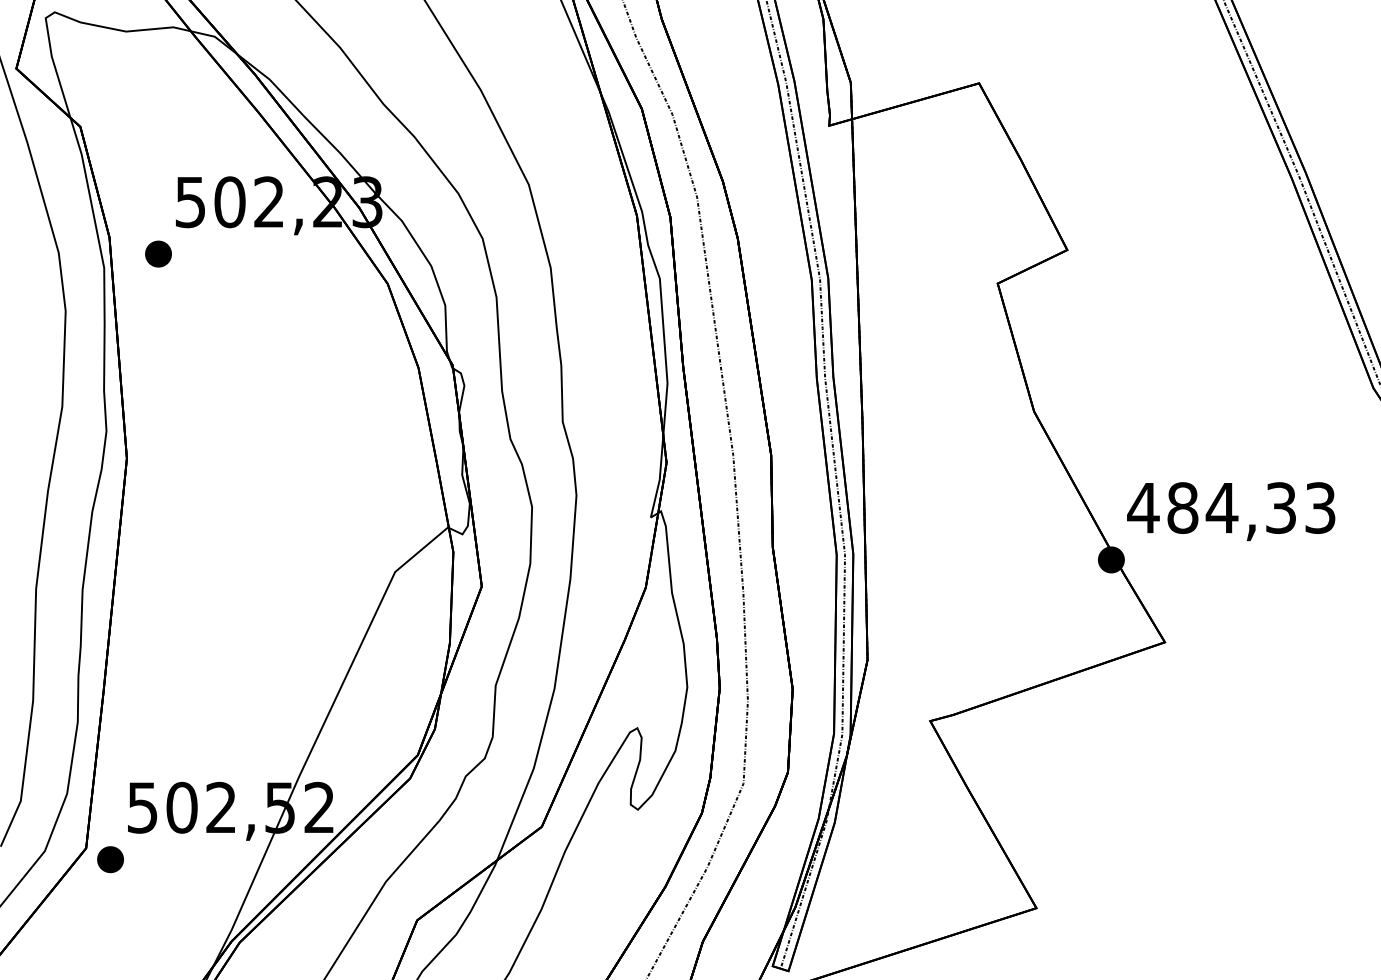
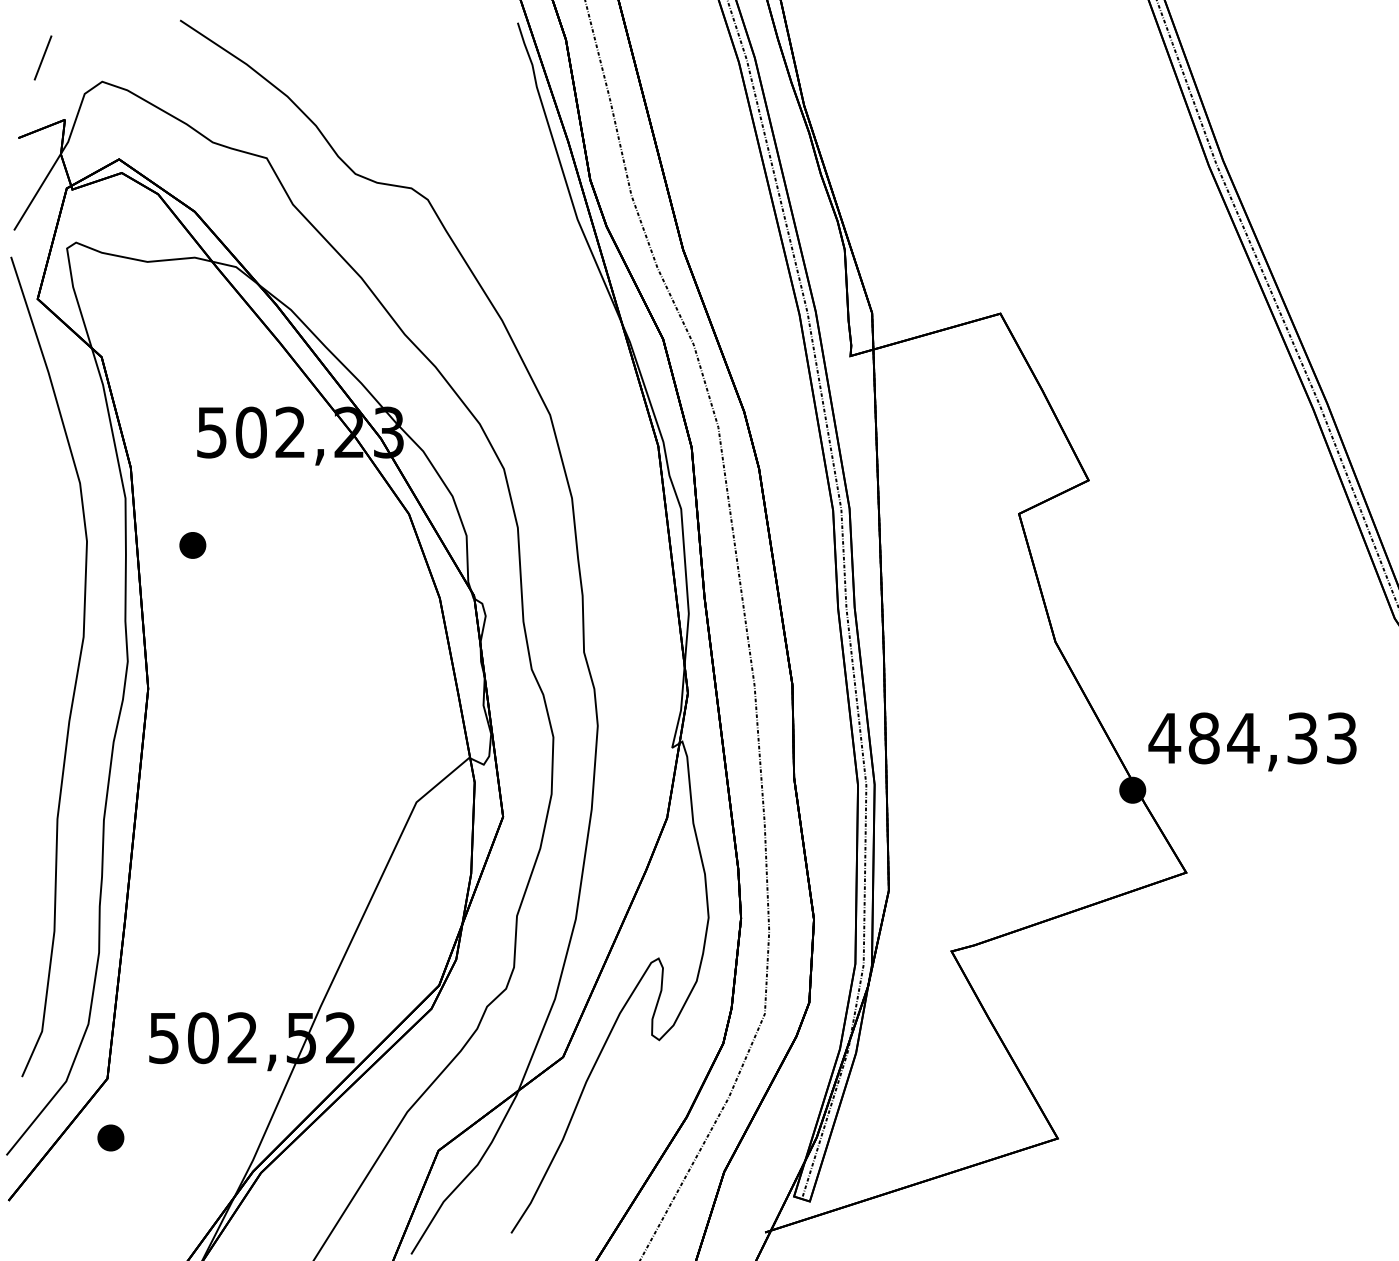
part: (158, 254) -> (192, 545), moved
part: (110, 859) -> (110, 1137), moved

